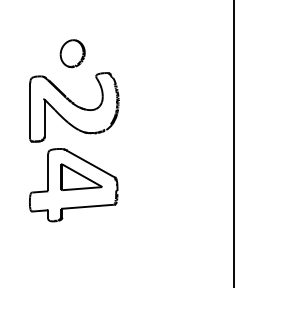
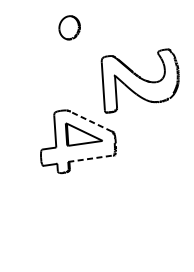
part: (74, 107) -> (141, 80), moved
line: (89, 163) -> (90, 121), solid -> dashed
line: (87, 206) -> (90, 158), solid -> dashed

